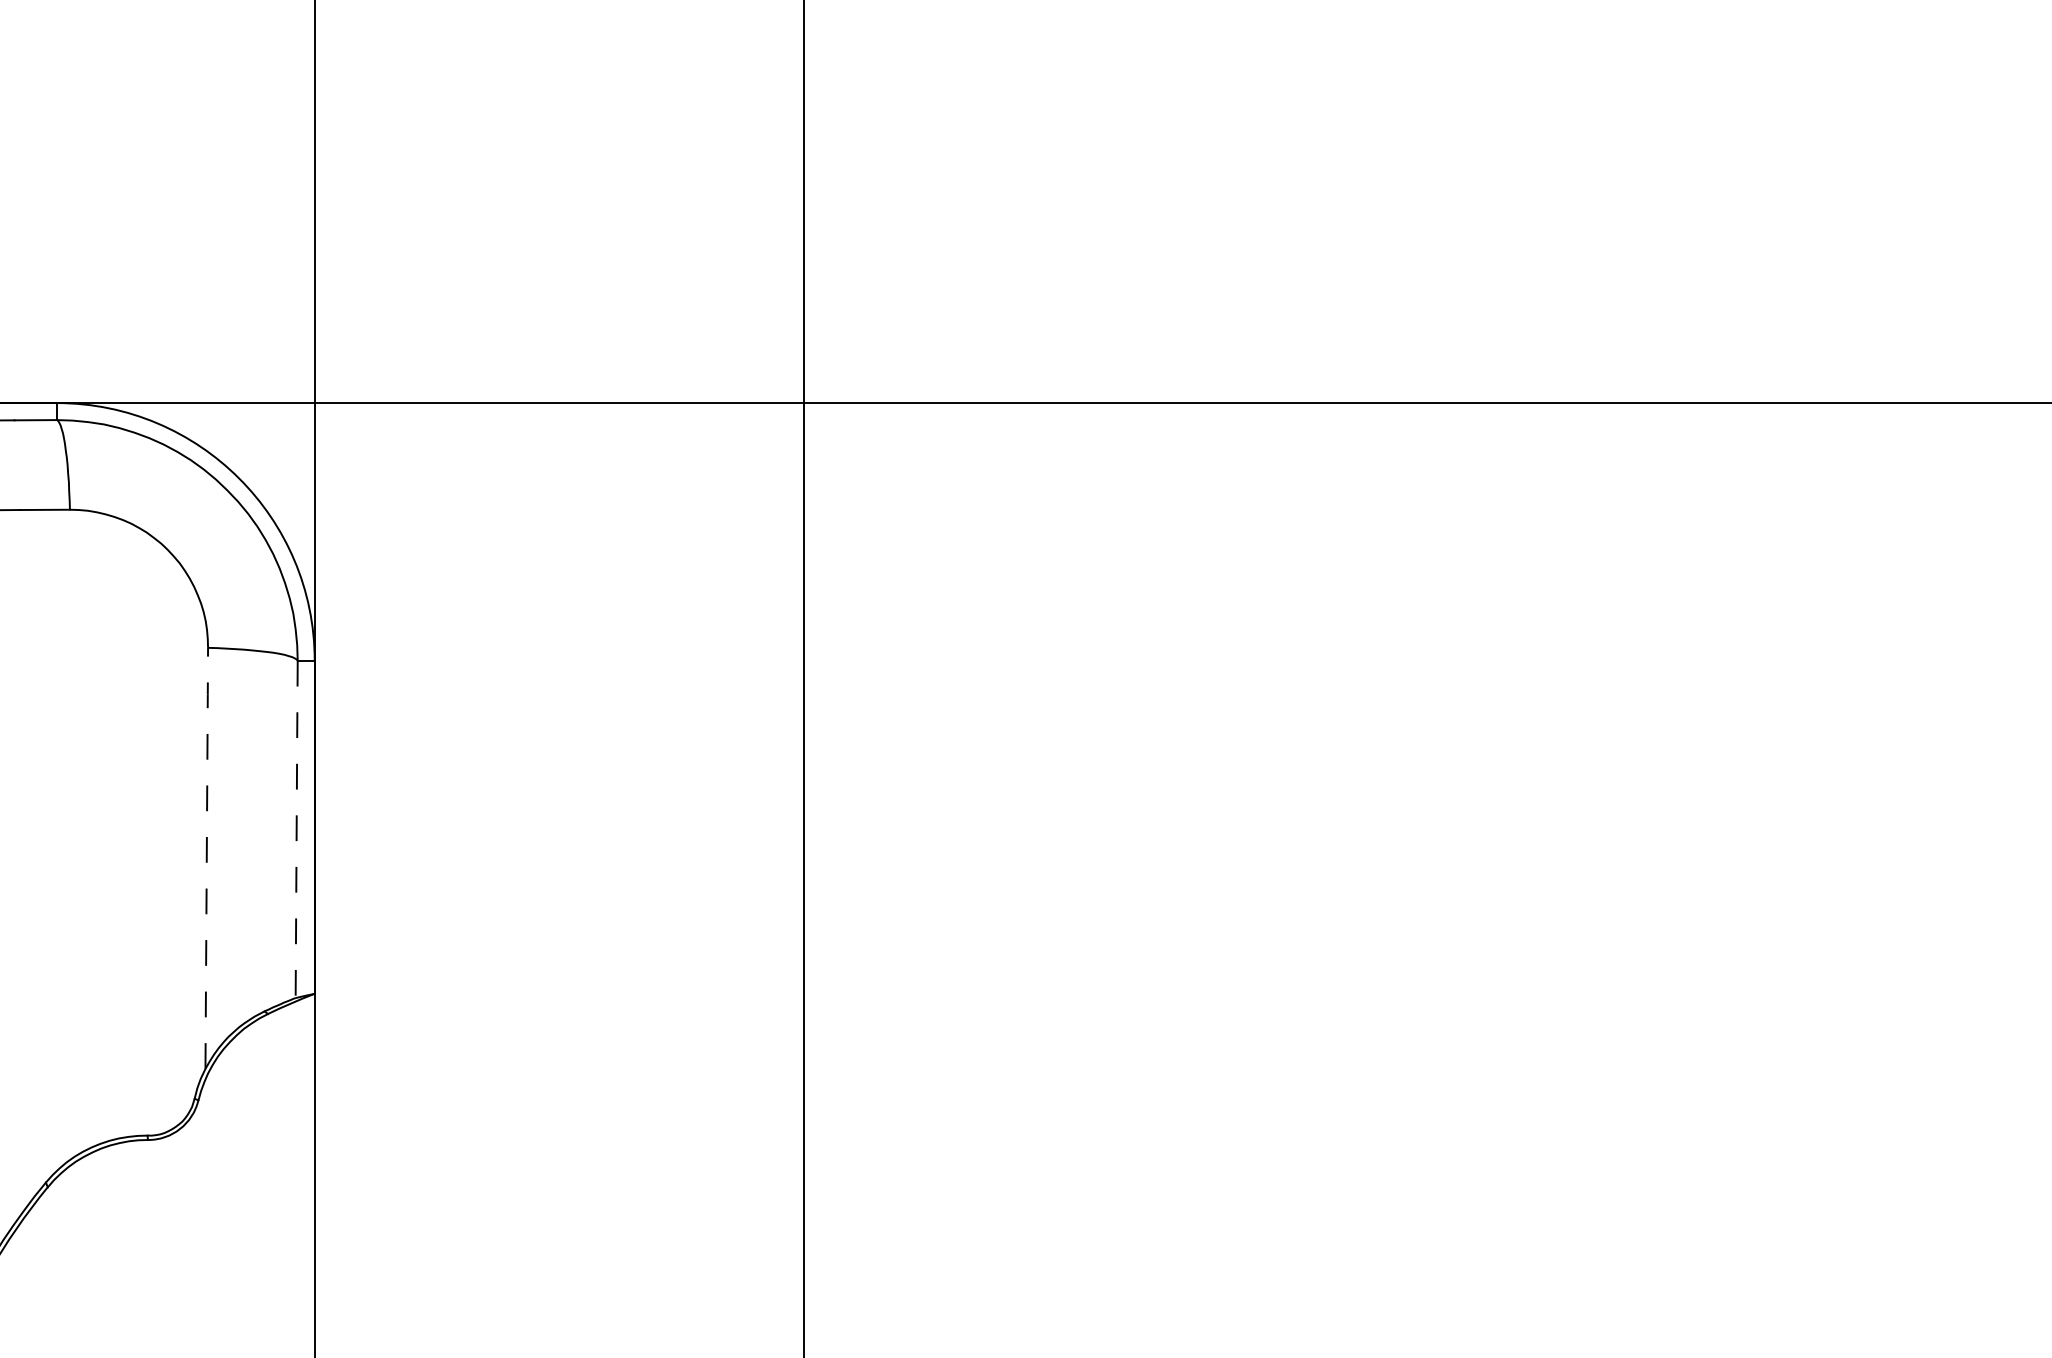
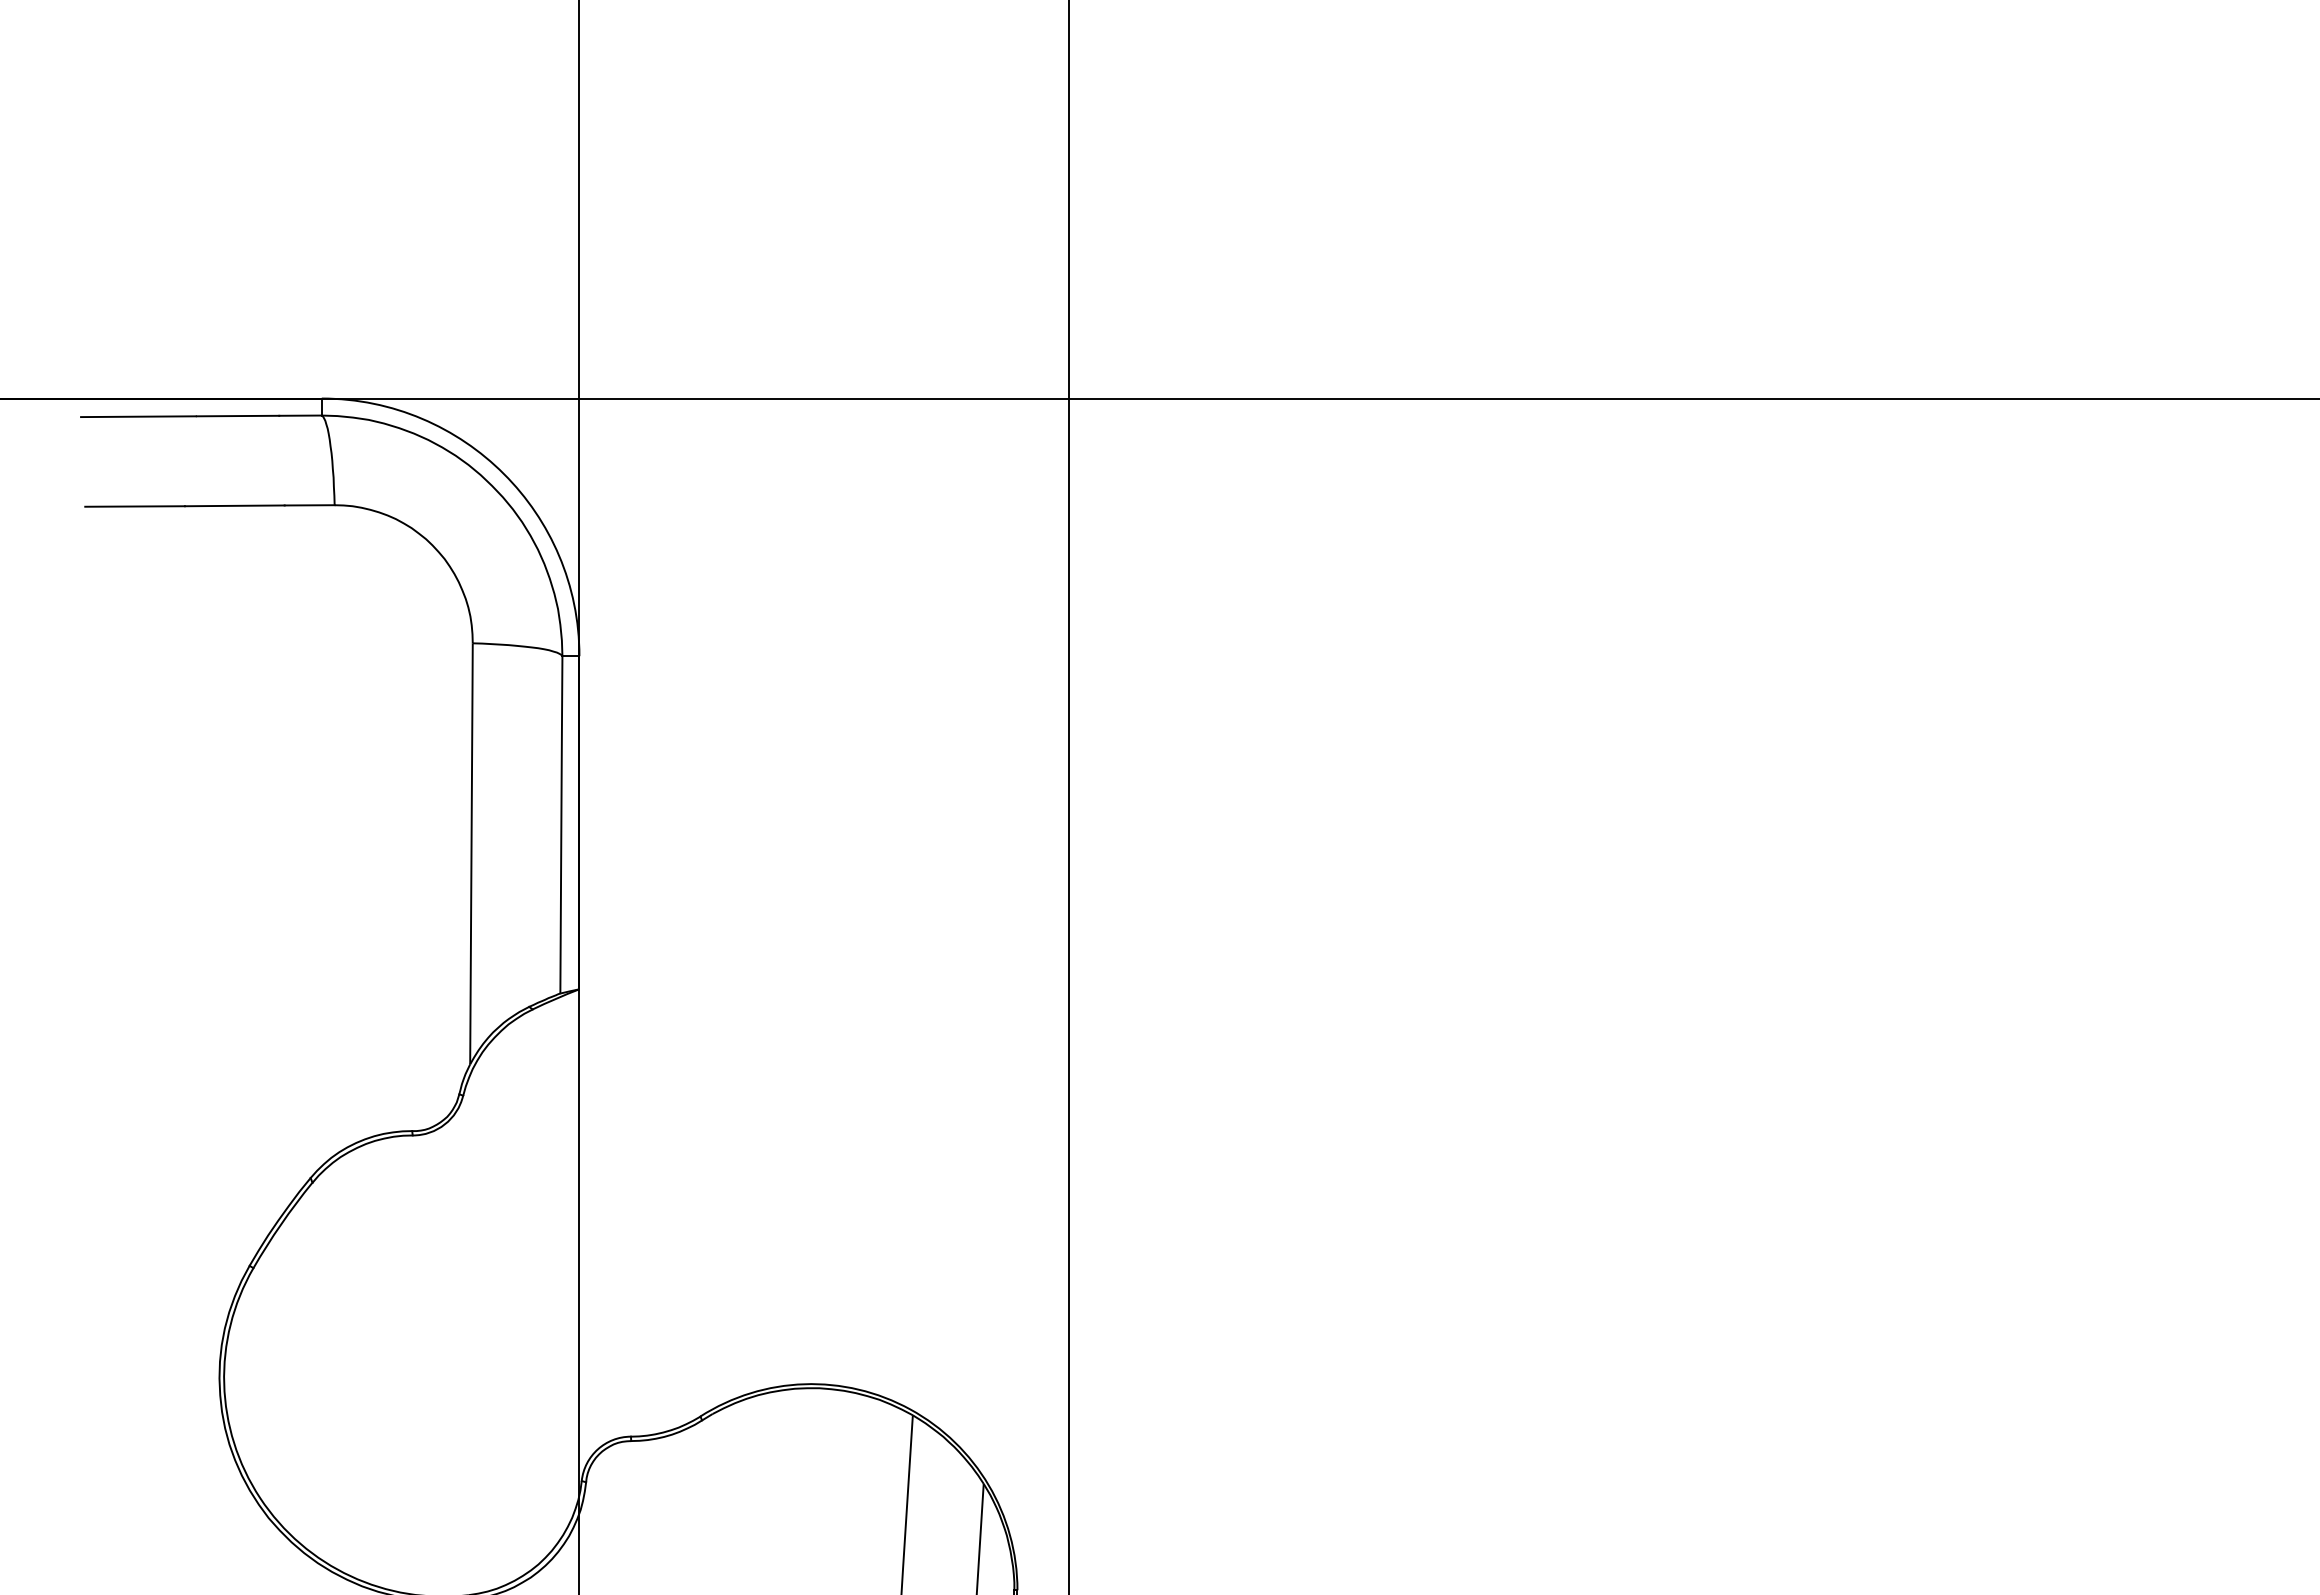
line: (296, 829) -> (561, 824), dashed -> solid
line: (206, 857) -> (471, 852), dashed -> solid

